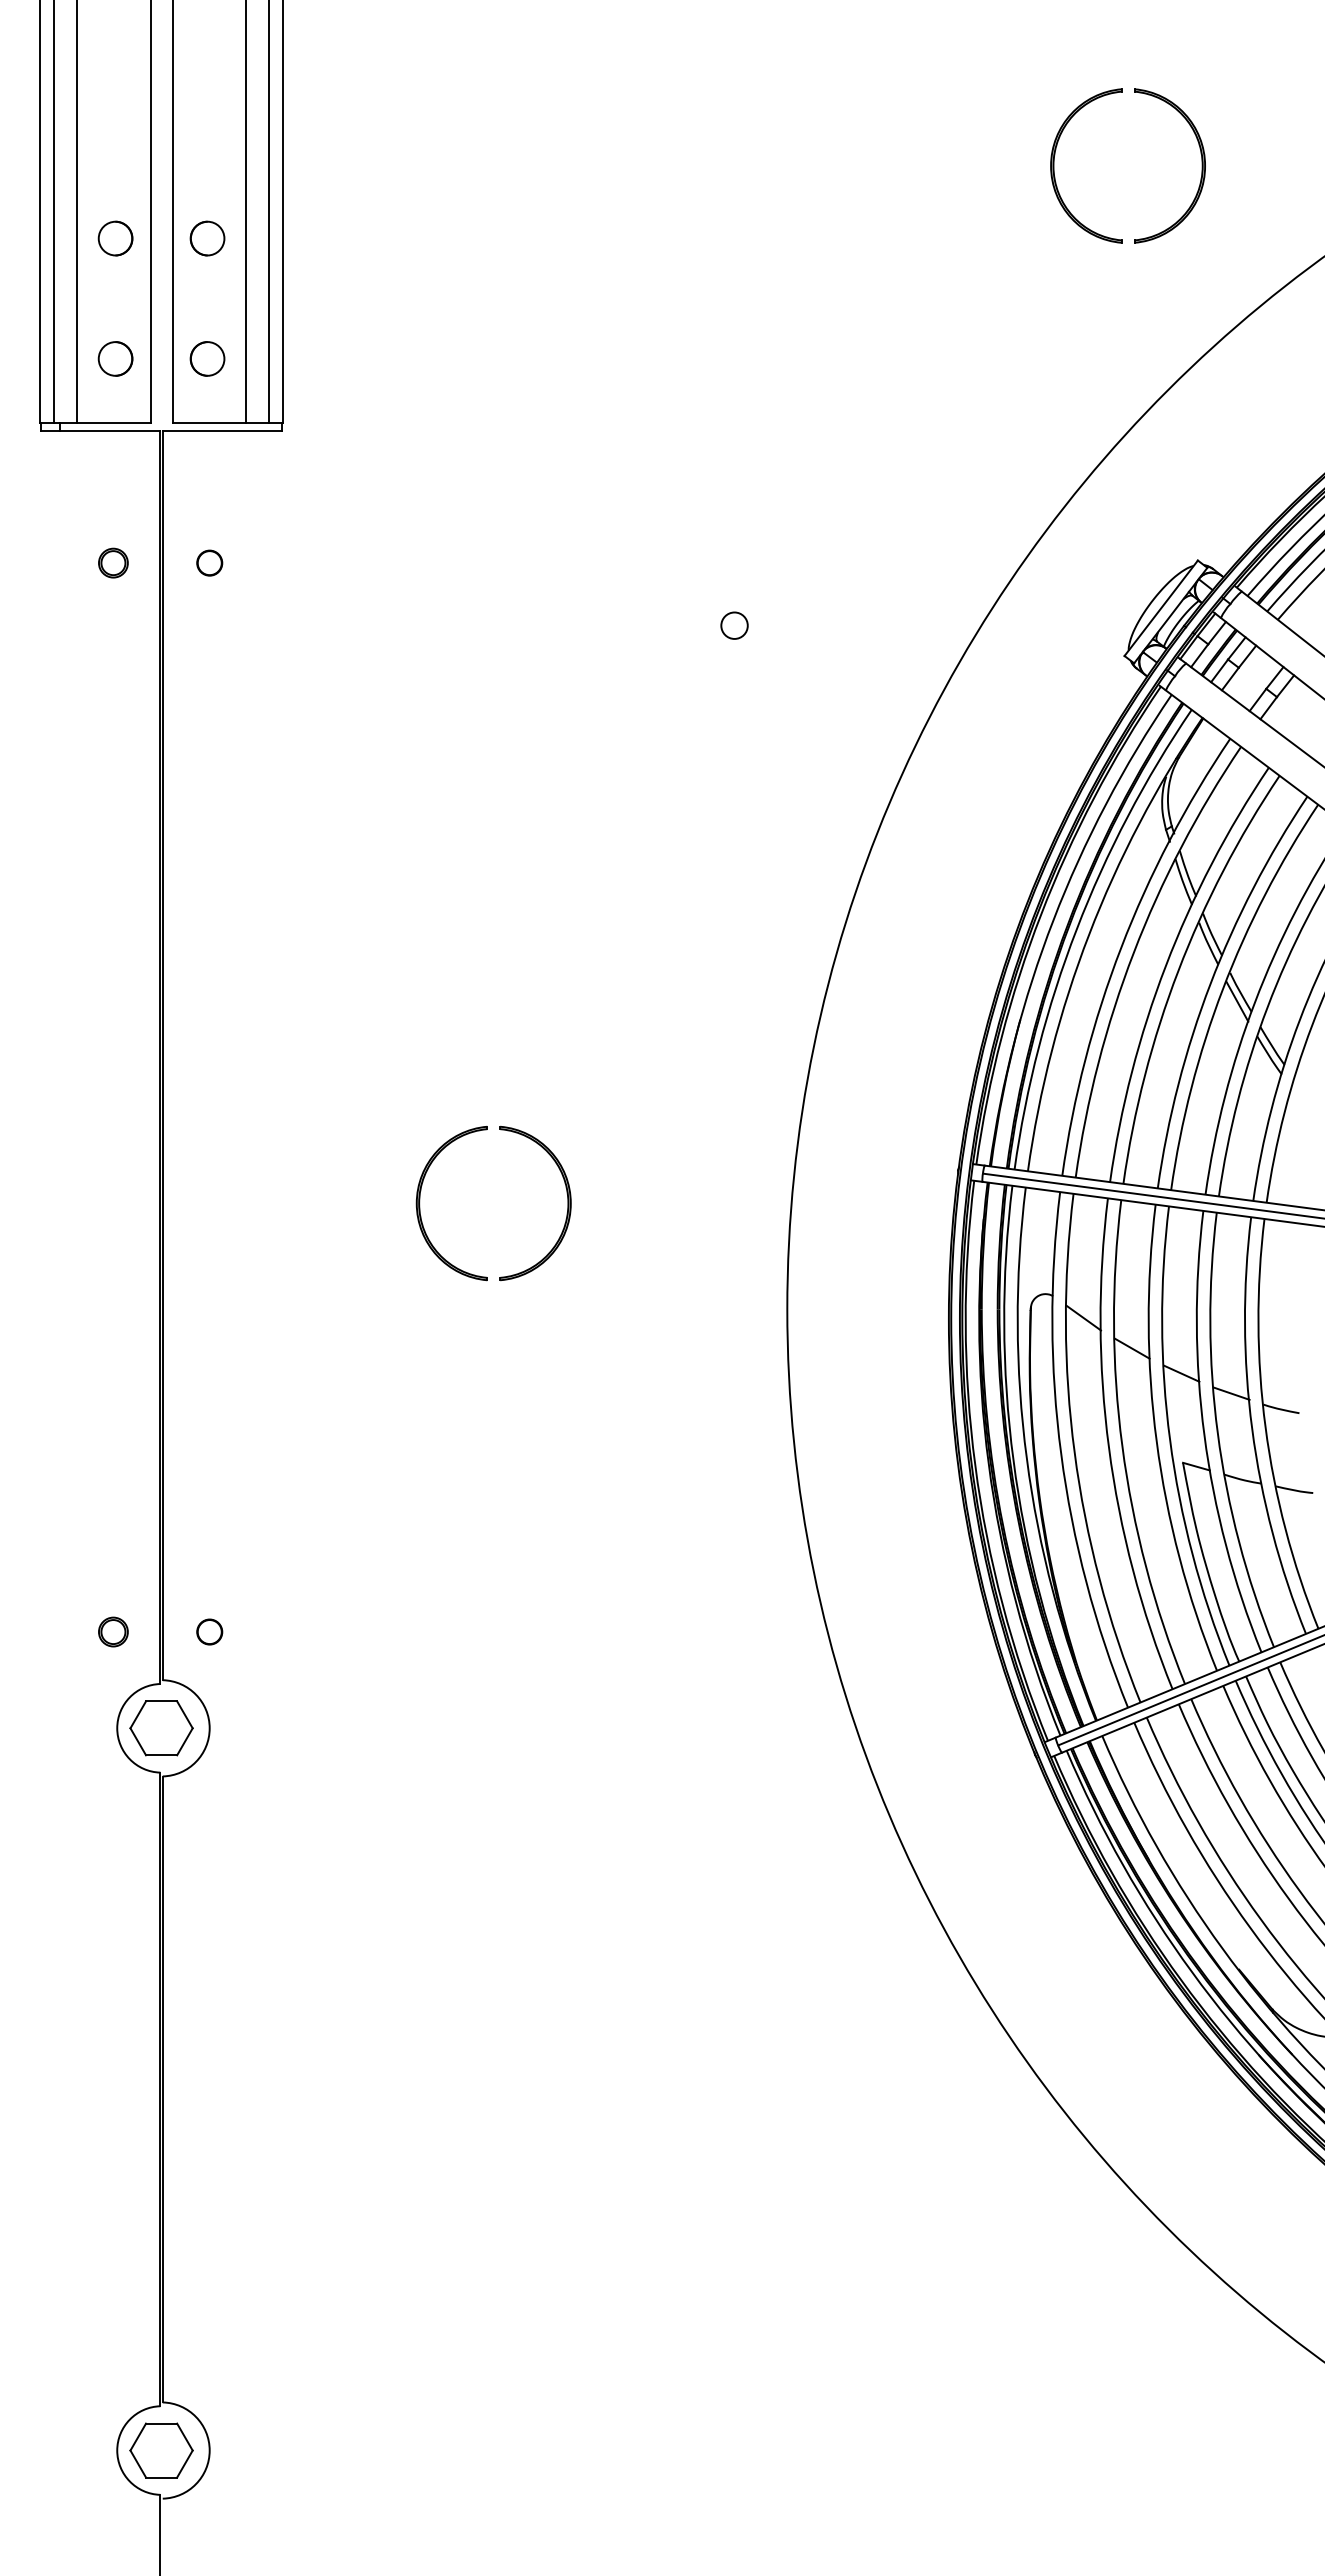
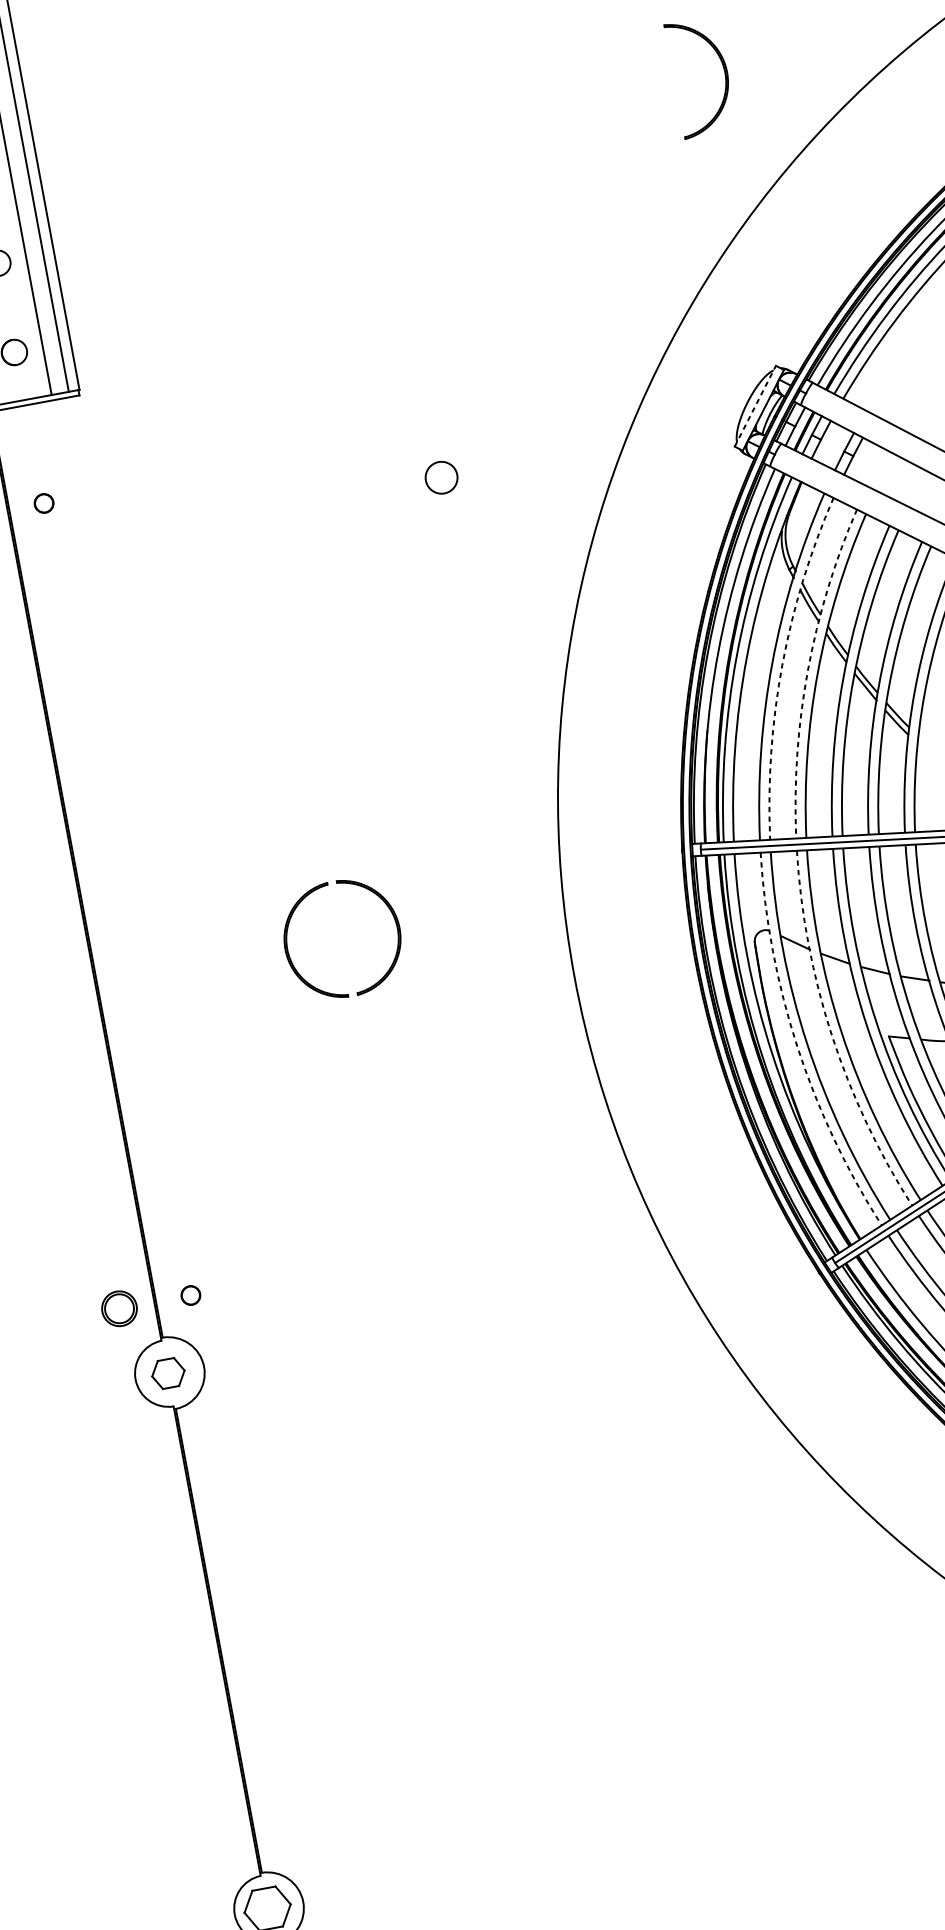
part: (1054, 165) -> (615, 92), removed
line: (1161, 607) -> (755, 405), solid -> dashed
circle: (734, 625) -> (441, 477), size x1.6
arc: (1133, 952) -> (782, 665), solid -> dashed
arc: (1165, 965) -> (807, 670), solid -> dashed
arc: (1108, 1447) -> (831, 1035), solid -> dashed
arc: (1061, 1454) -> (797, 1046), solid -> dashed
part: (113, 1631) -> (119, 1308), size x1.6
part: (161, 1728) -> (168, 1373), size x0.7

